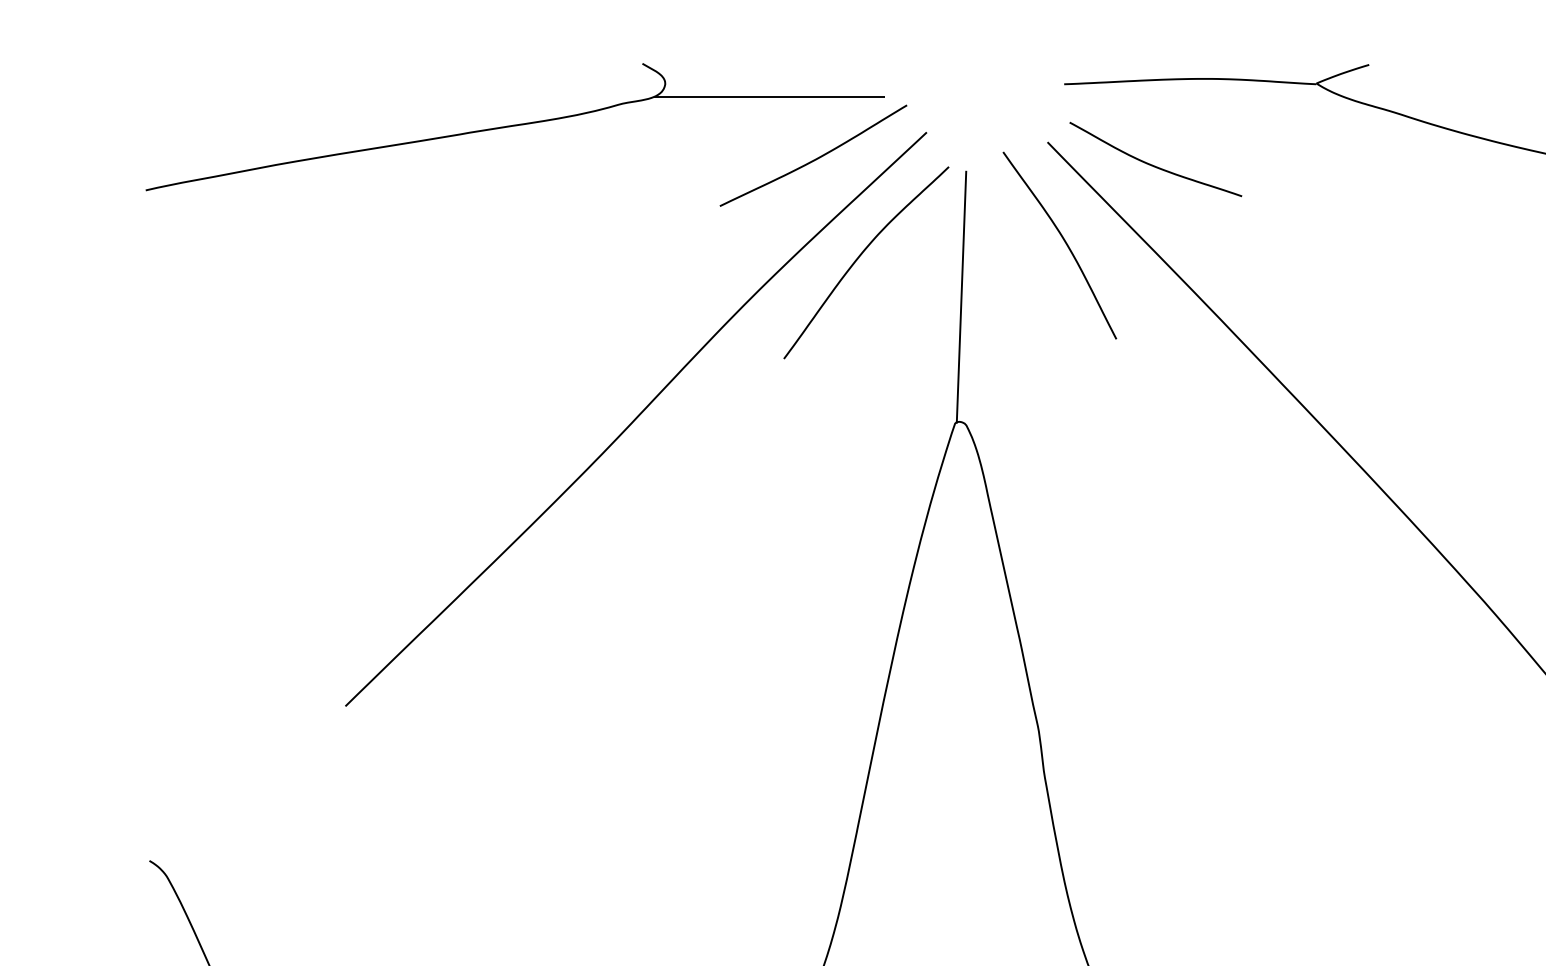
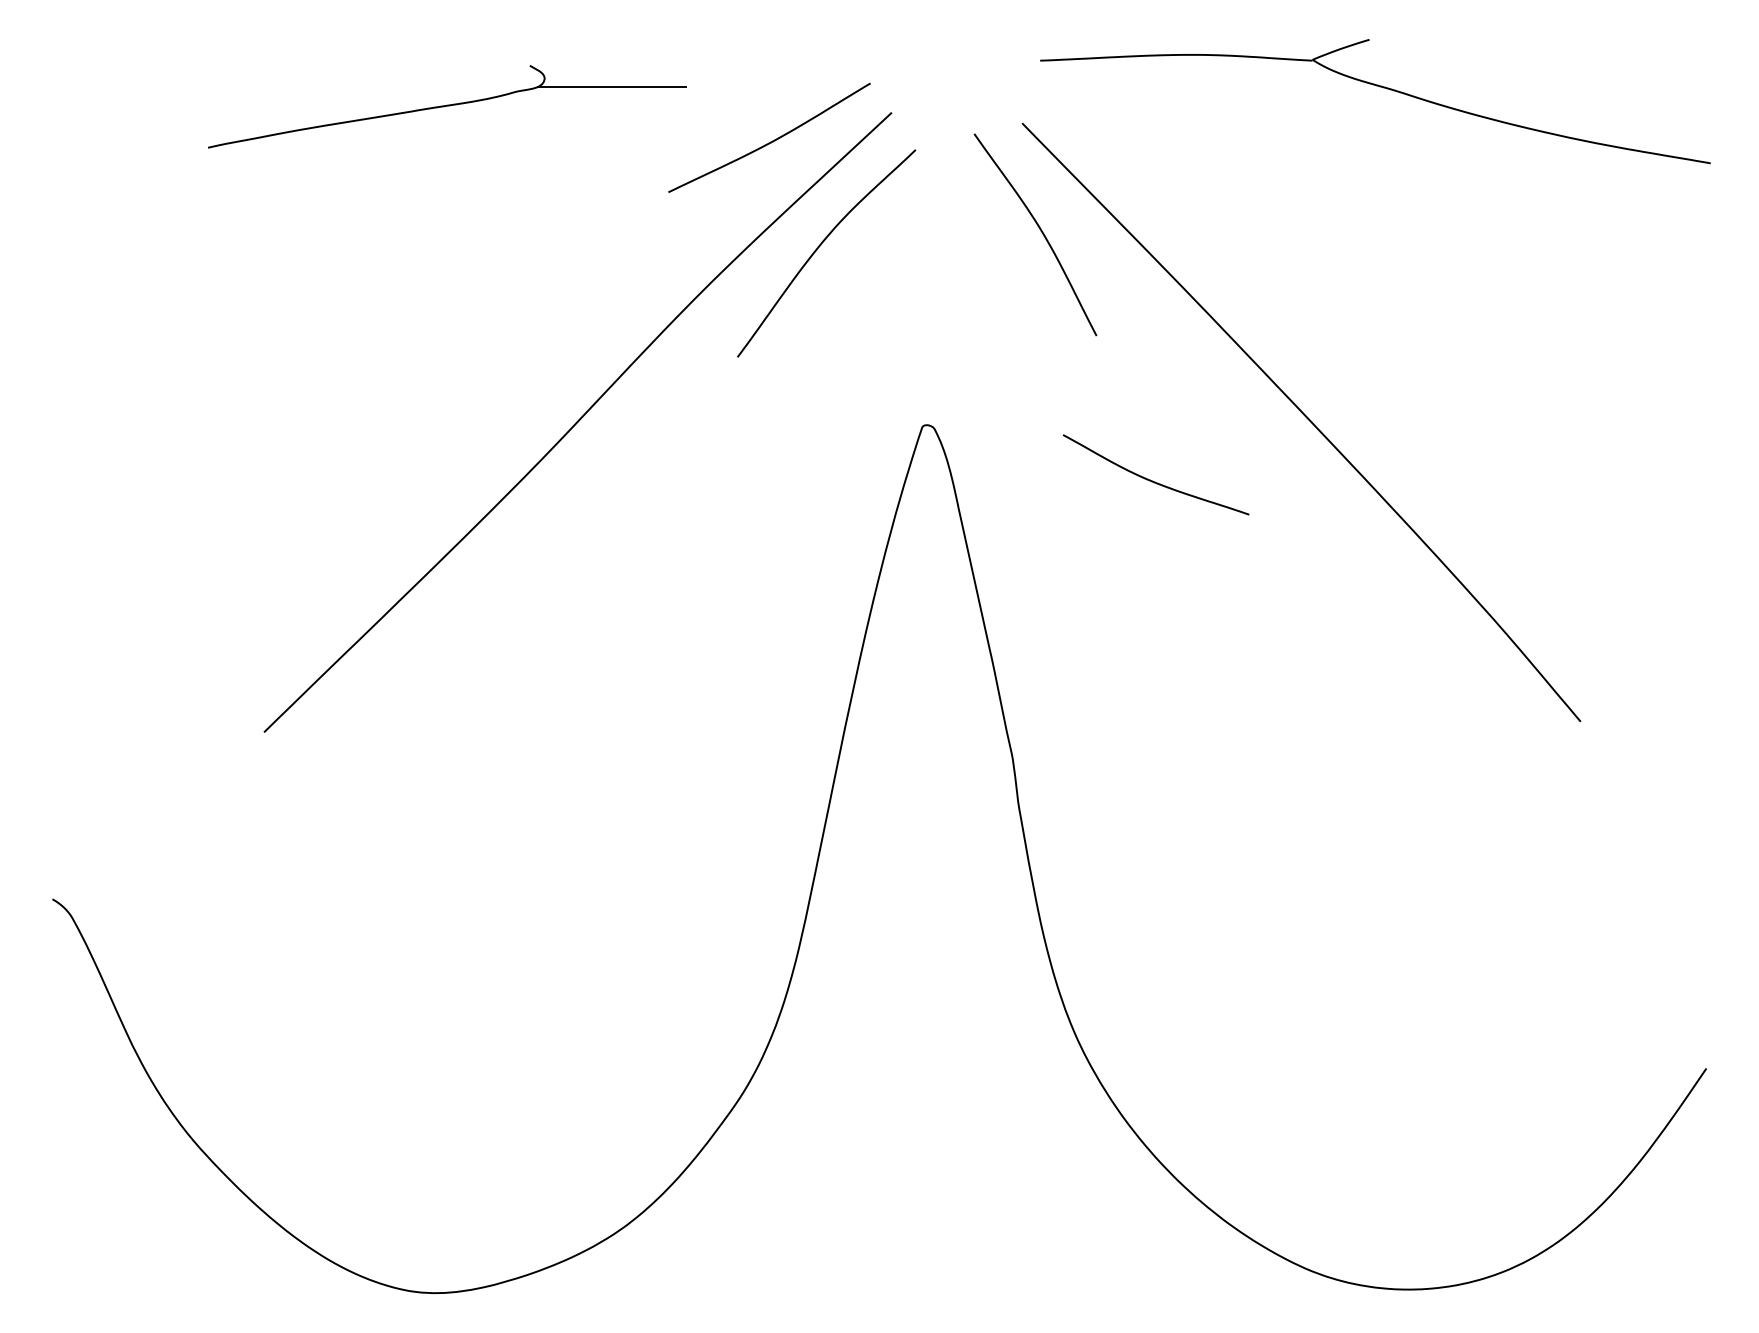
part: (515, 126) -> (447, 106), size x0.6
curve: (1152, 164) -> (1152, 480), moved
line: (961, 297) -> (929, 290), removed

